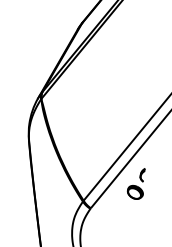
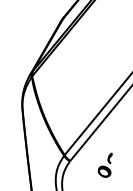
part: (135, 183) -> (104, 164), moved

